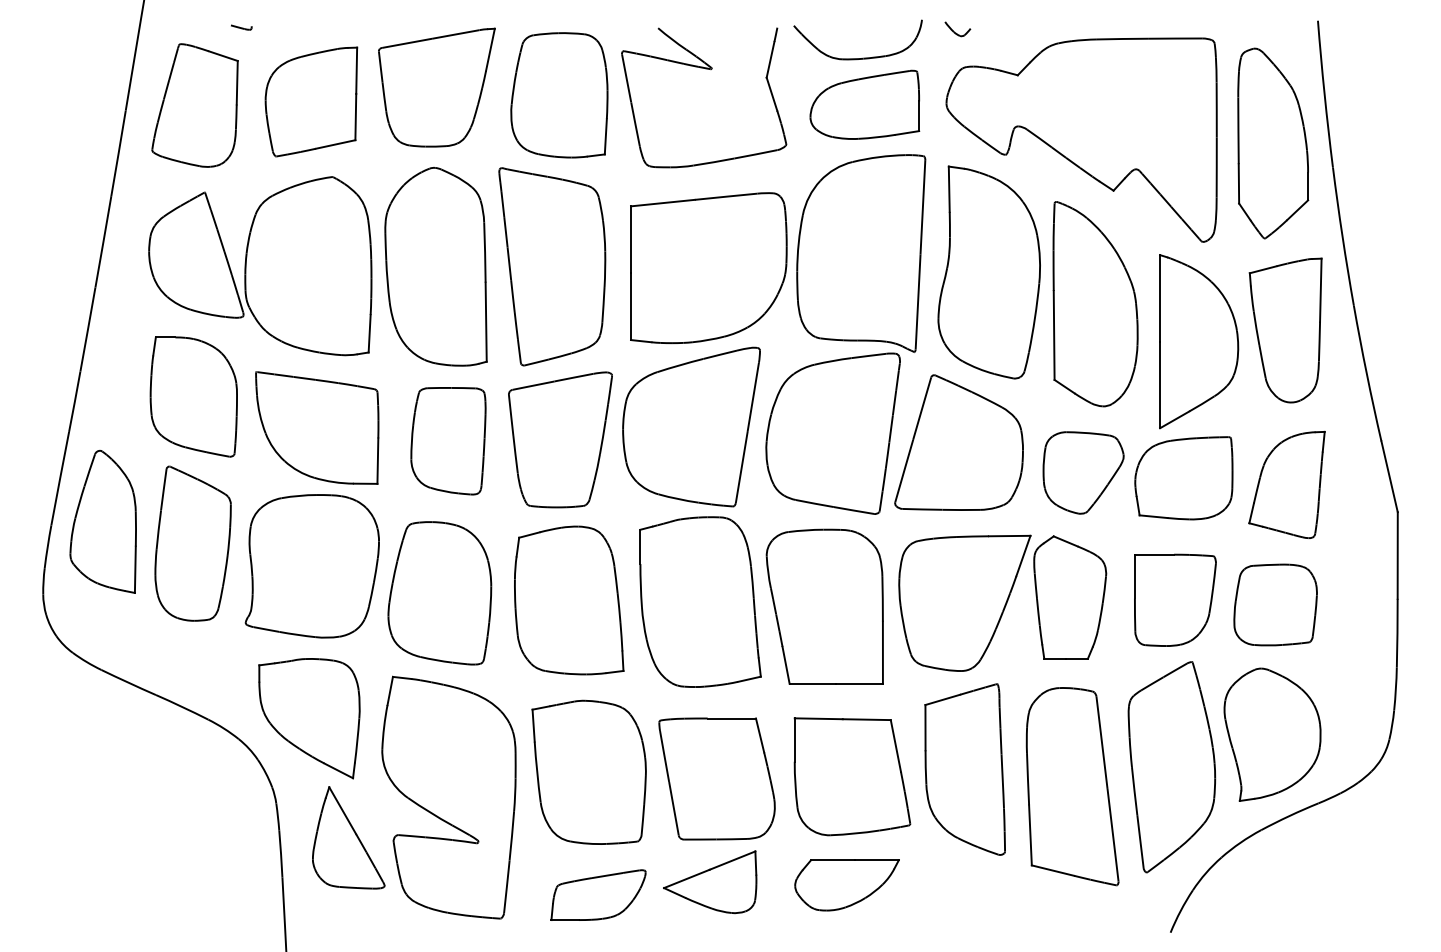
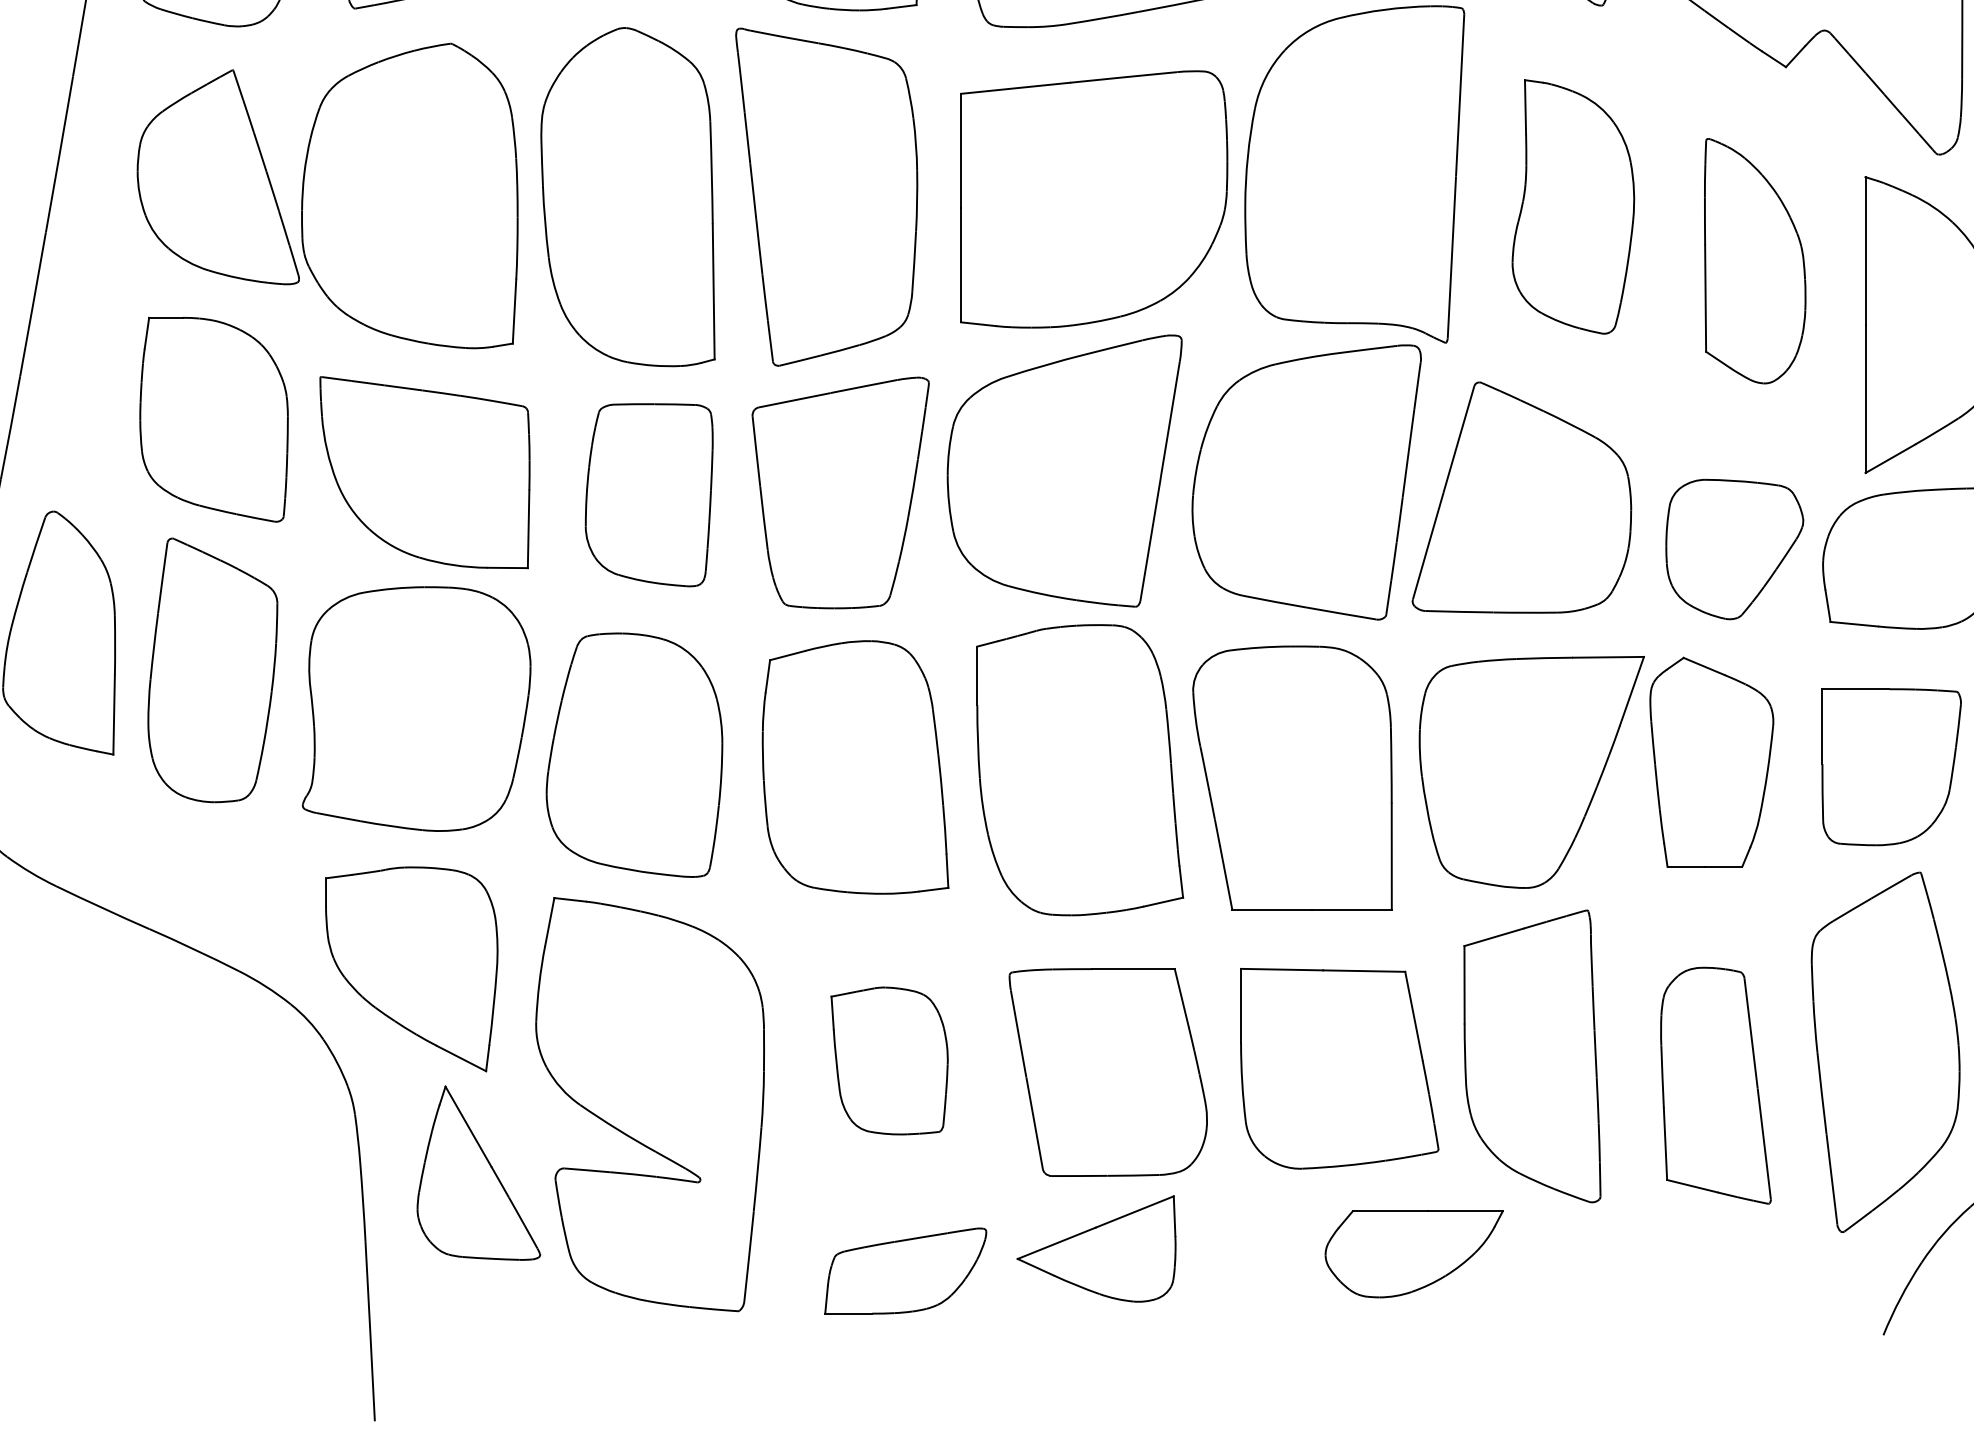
part: (988, 272) -> (1572, 206), size x0.7
part: (1095, 304) -> (1755, 261), size x0.7
part: (588, 771) -> (888, 1059), size x0.6
part: (1072, 786) -> (1715, 1085), size x0.7
part: (846, 885) -> (1413, 1254), moved

